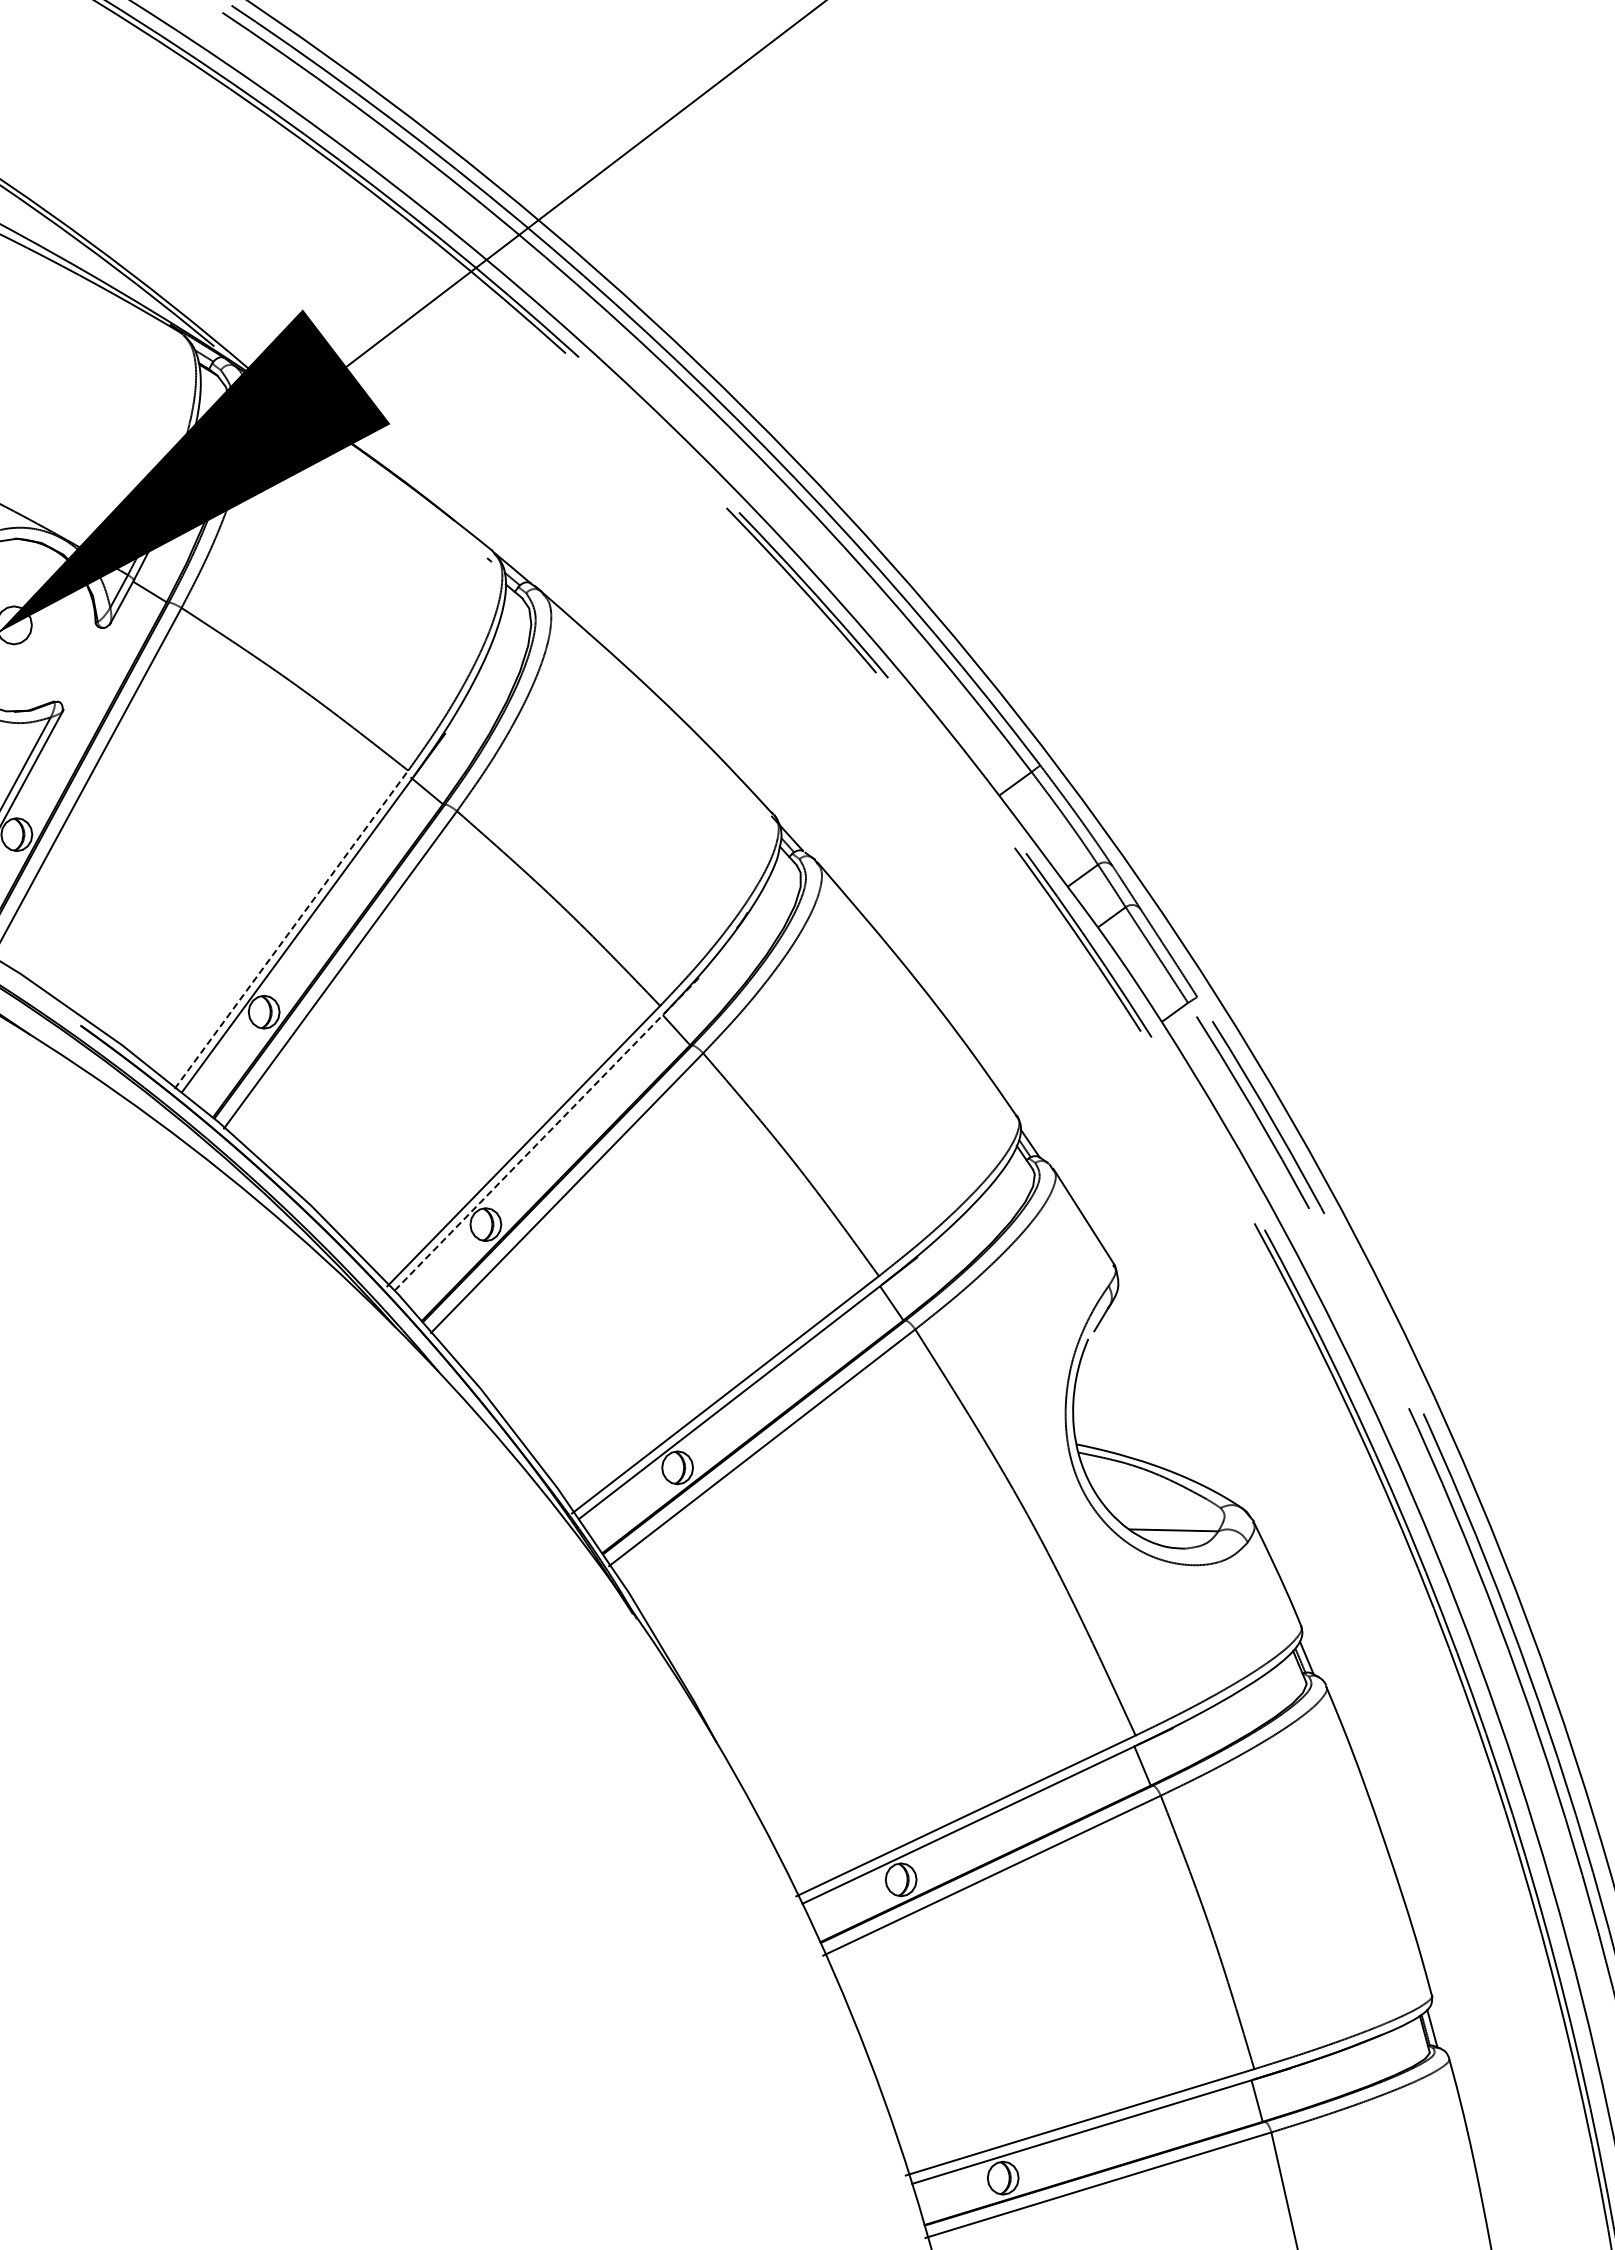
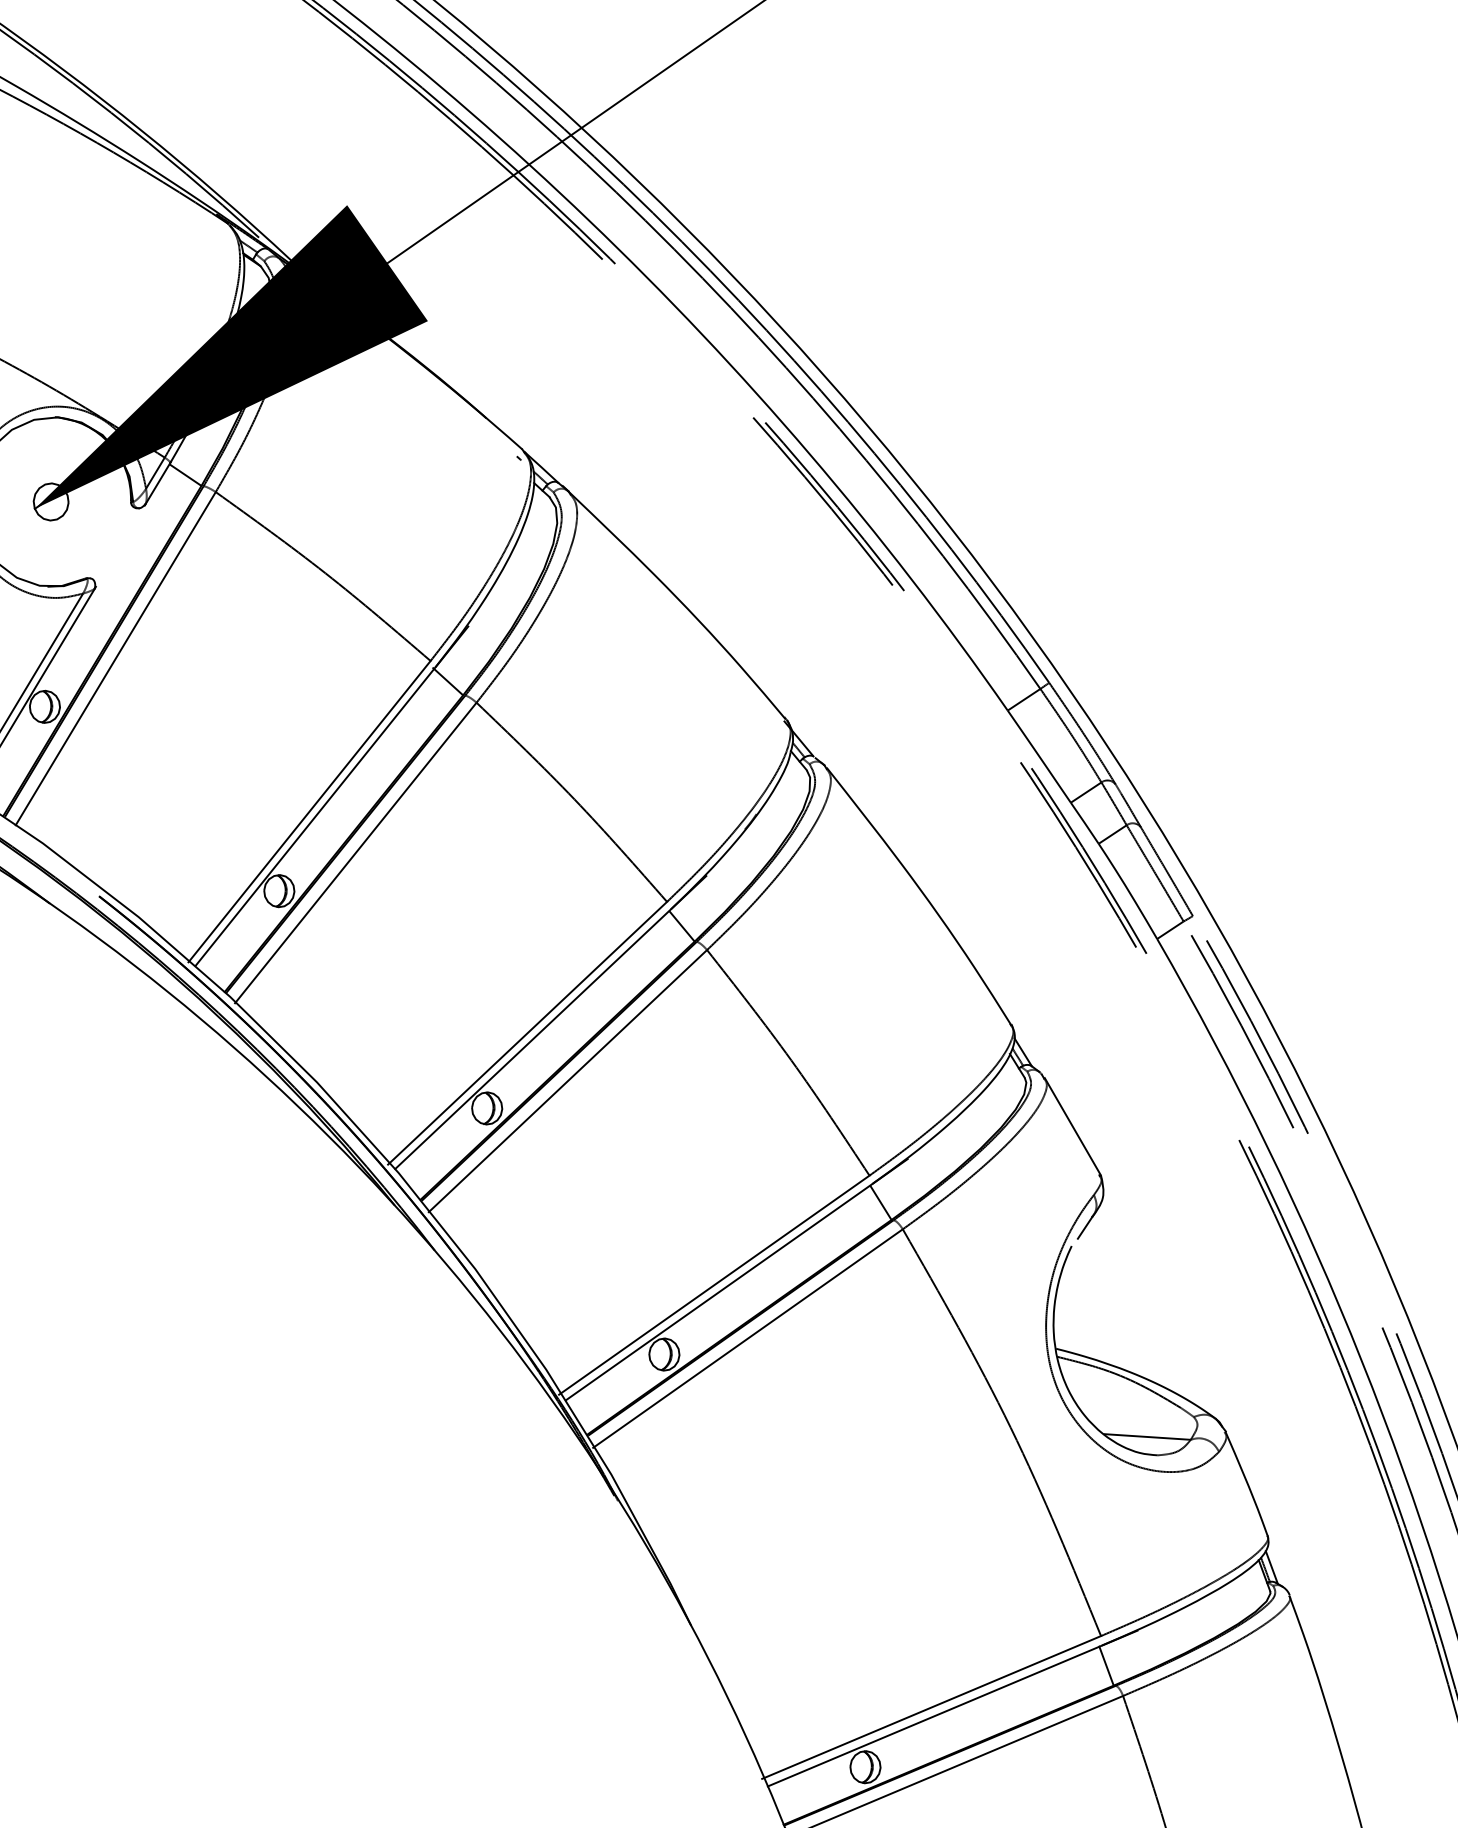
line: (291, 929) -> (309, 811), dashed -> solid
line: (547, 1133) -> (551, 1021), dashed -> solid

